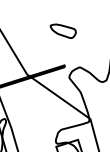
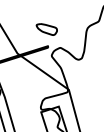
part: (62, 31) -> (46, 29), moved

